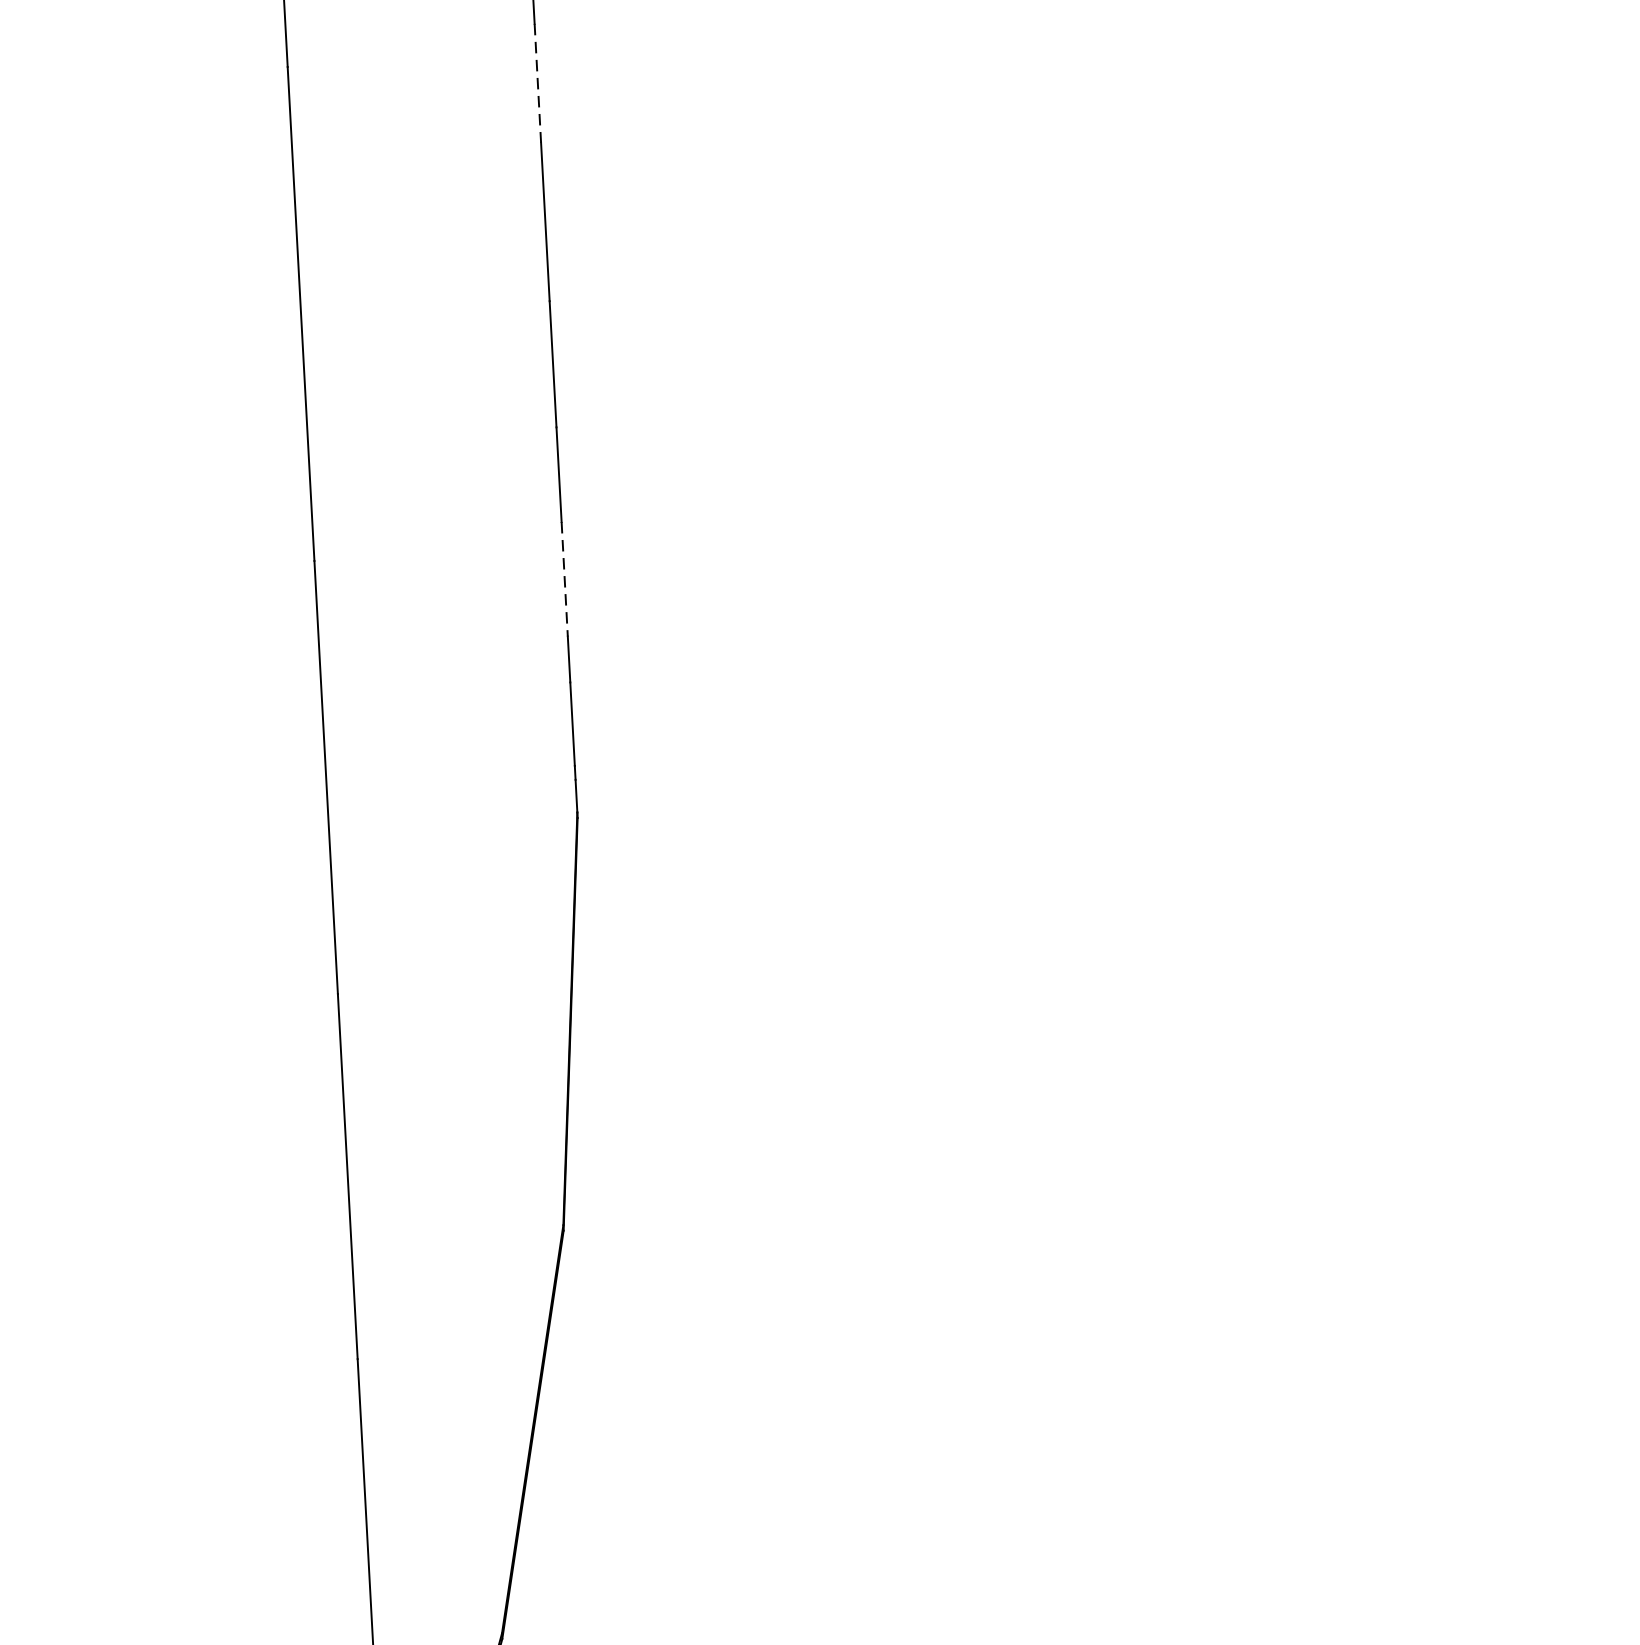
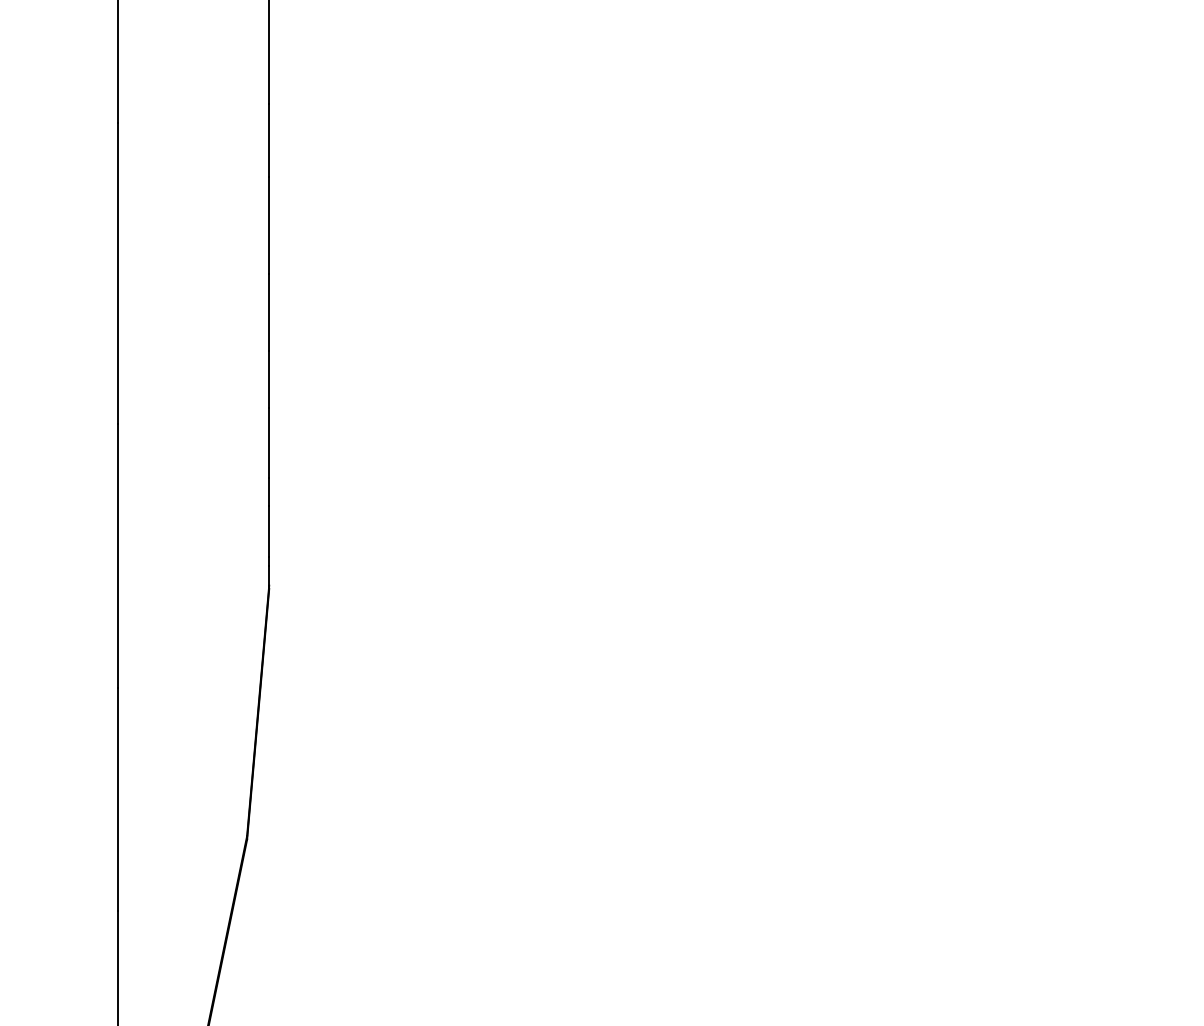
line: (538, 84) -> (269, 141), dashed -> solid
line: (565, 579) -> (269, 443), dashed -> solid

